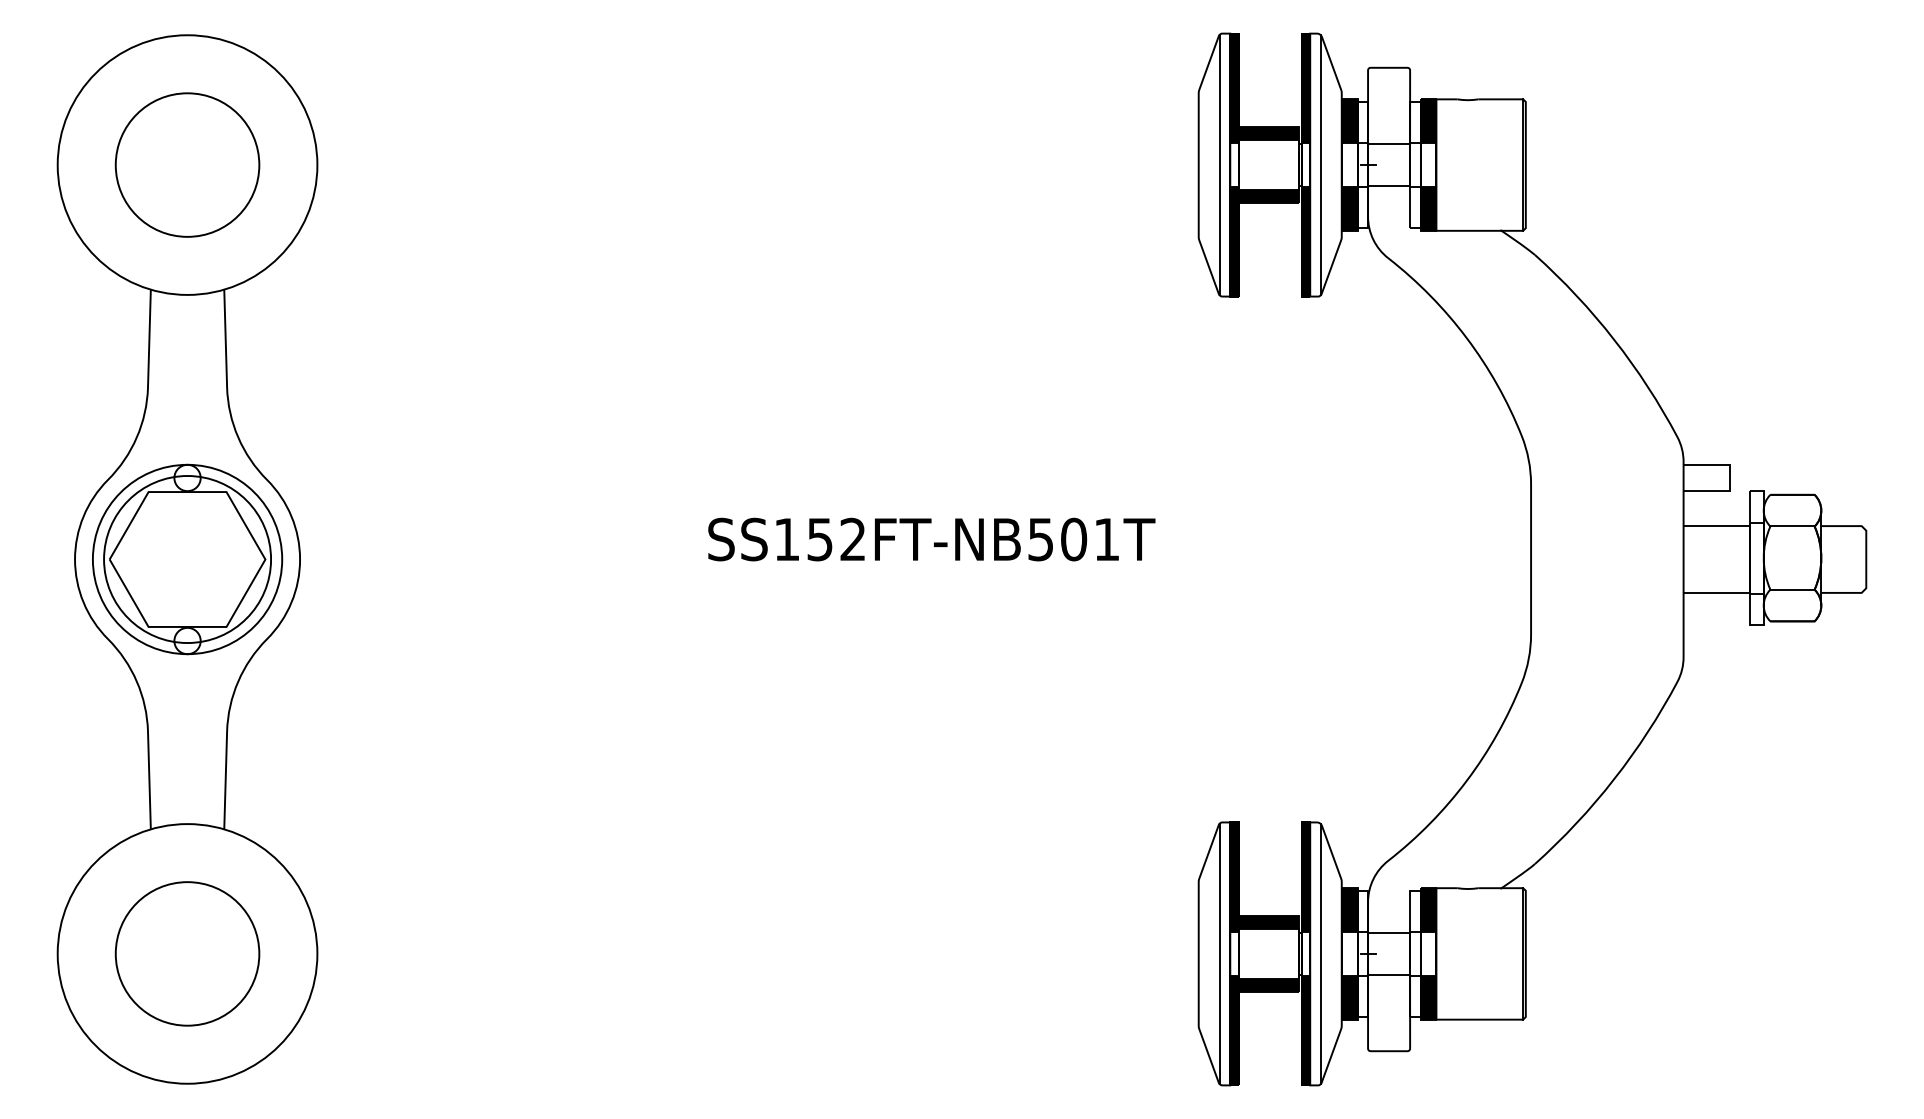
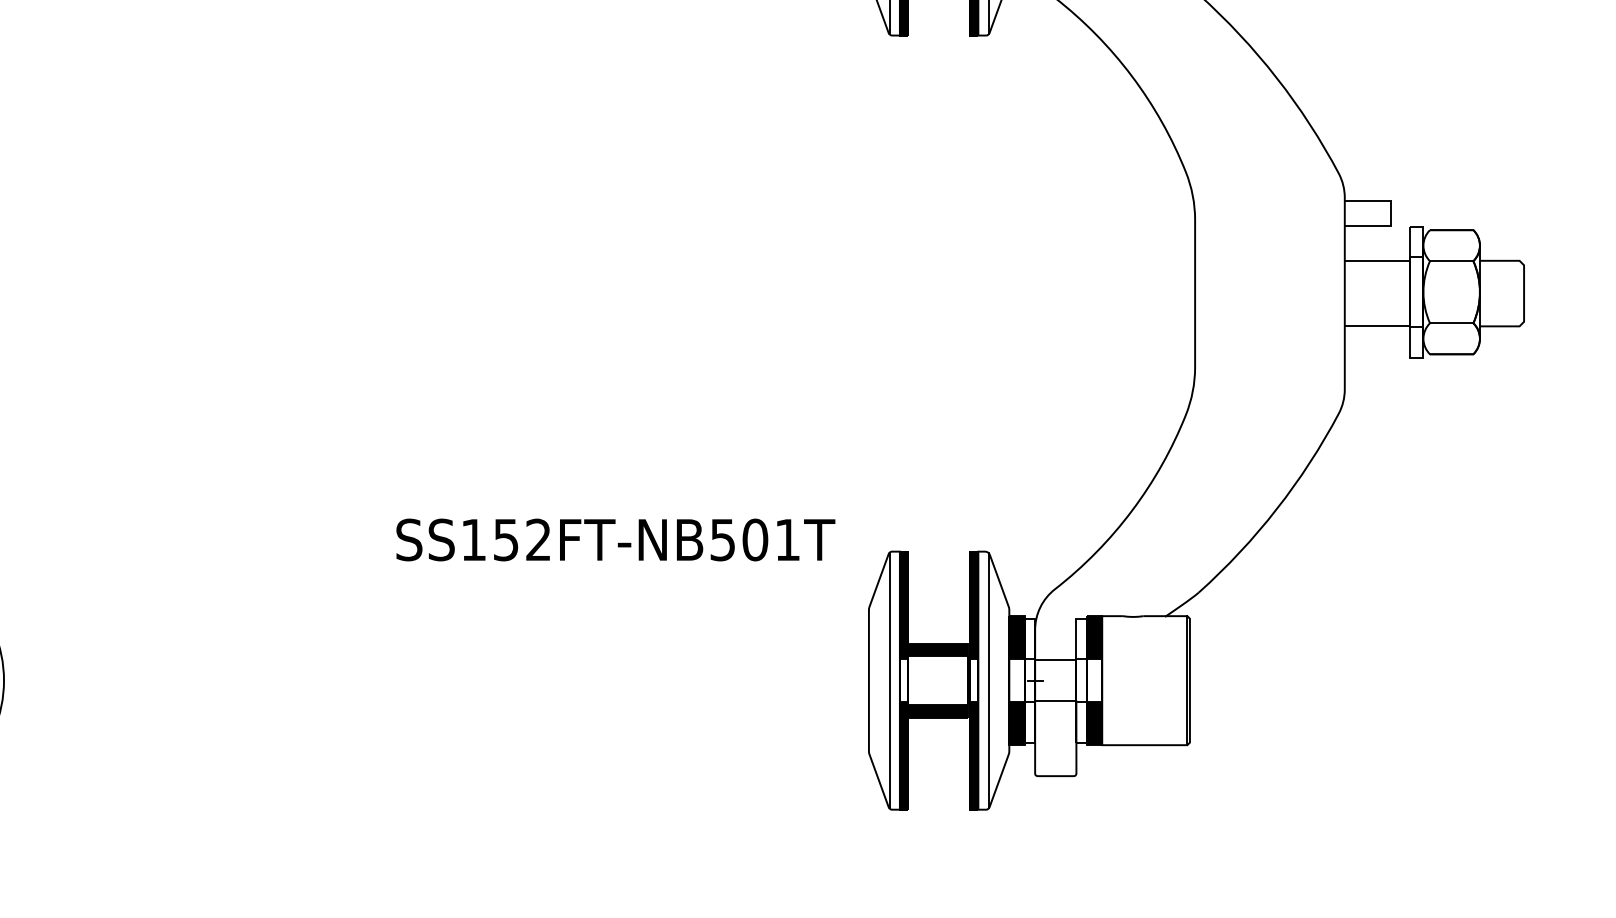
text: (931, 539) -> (615, 539), moved

